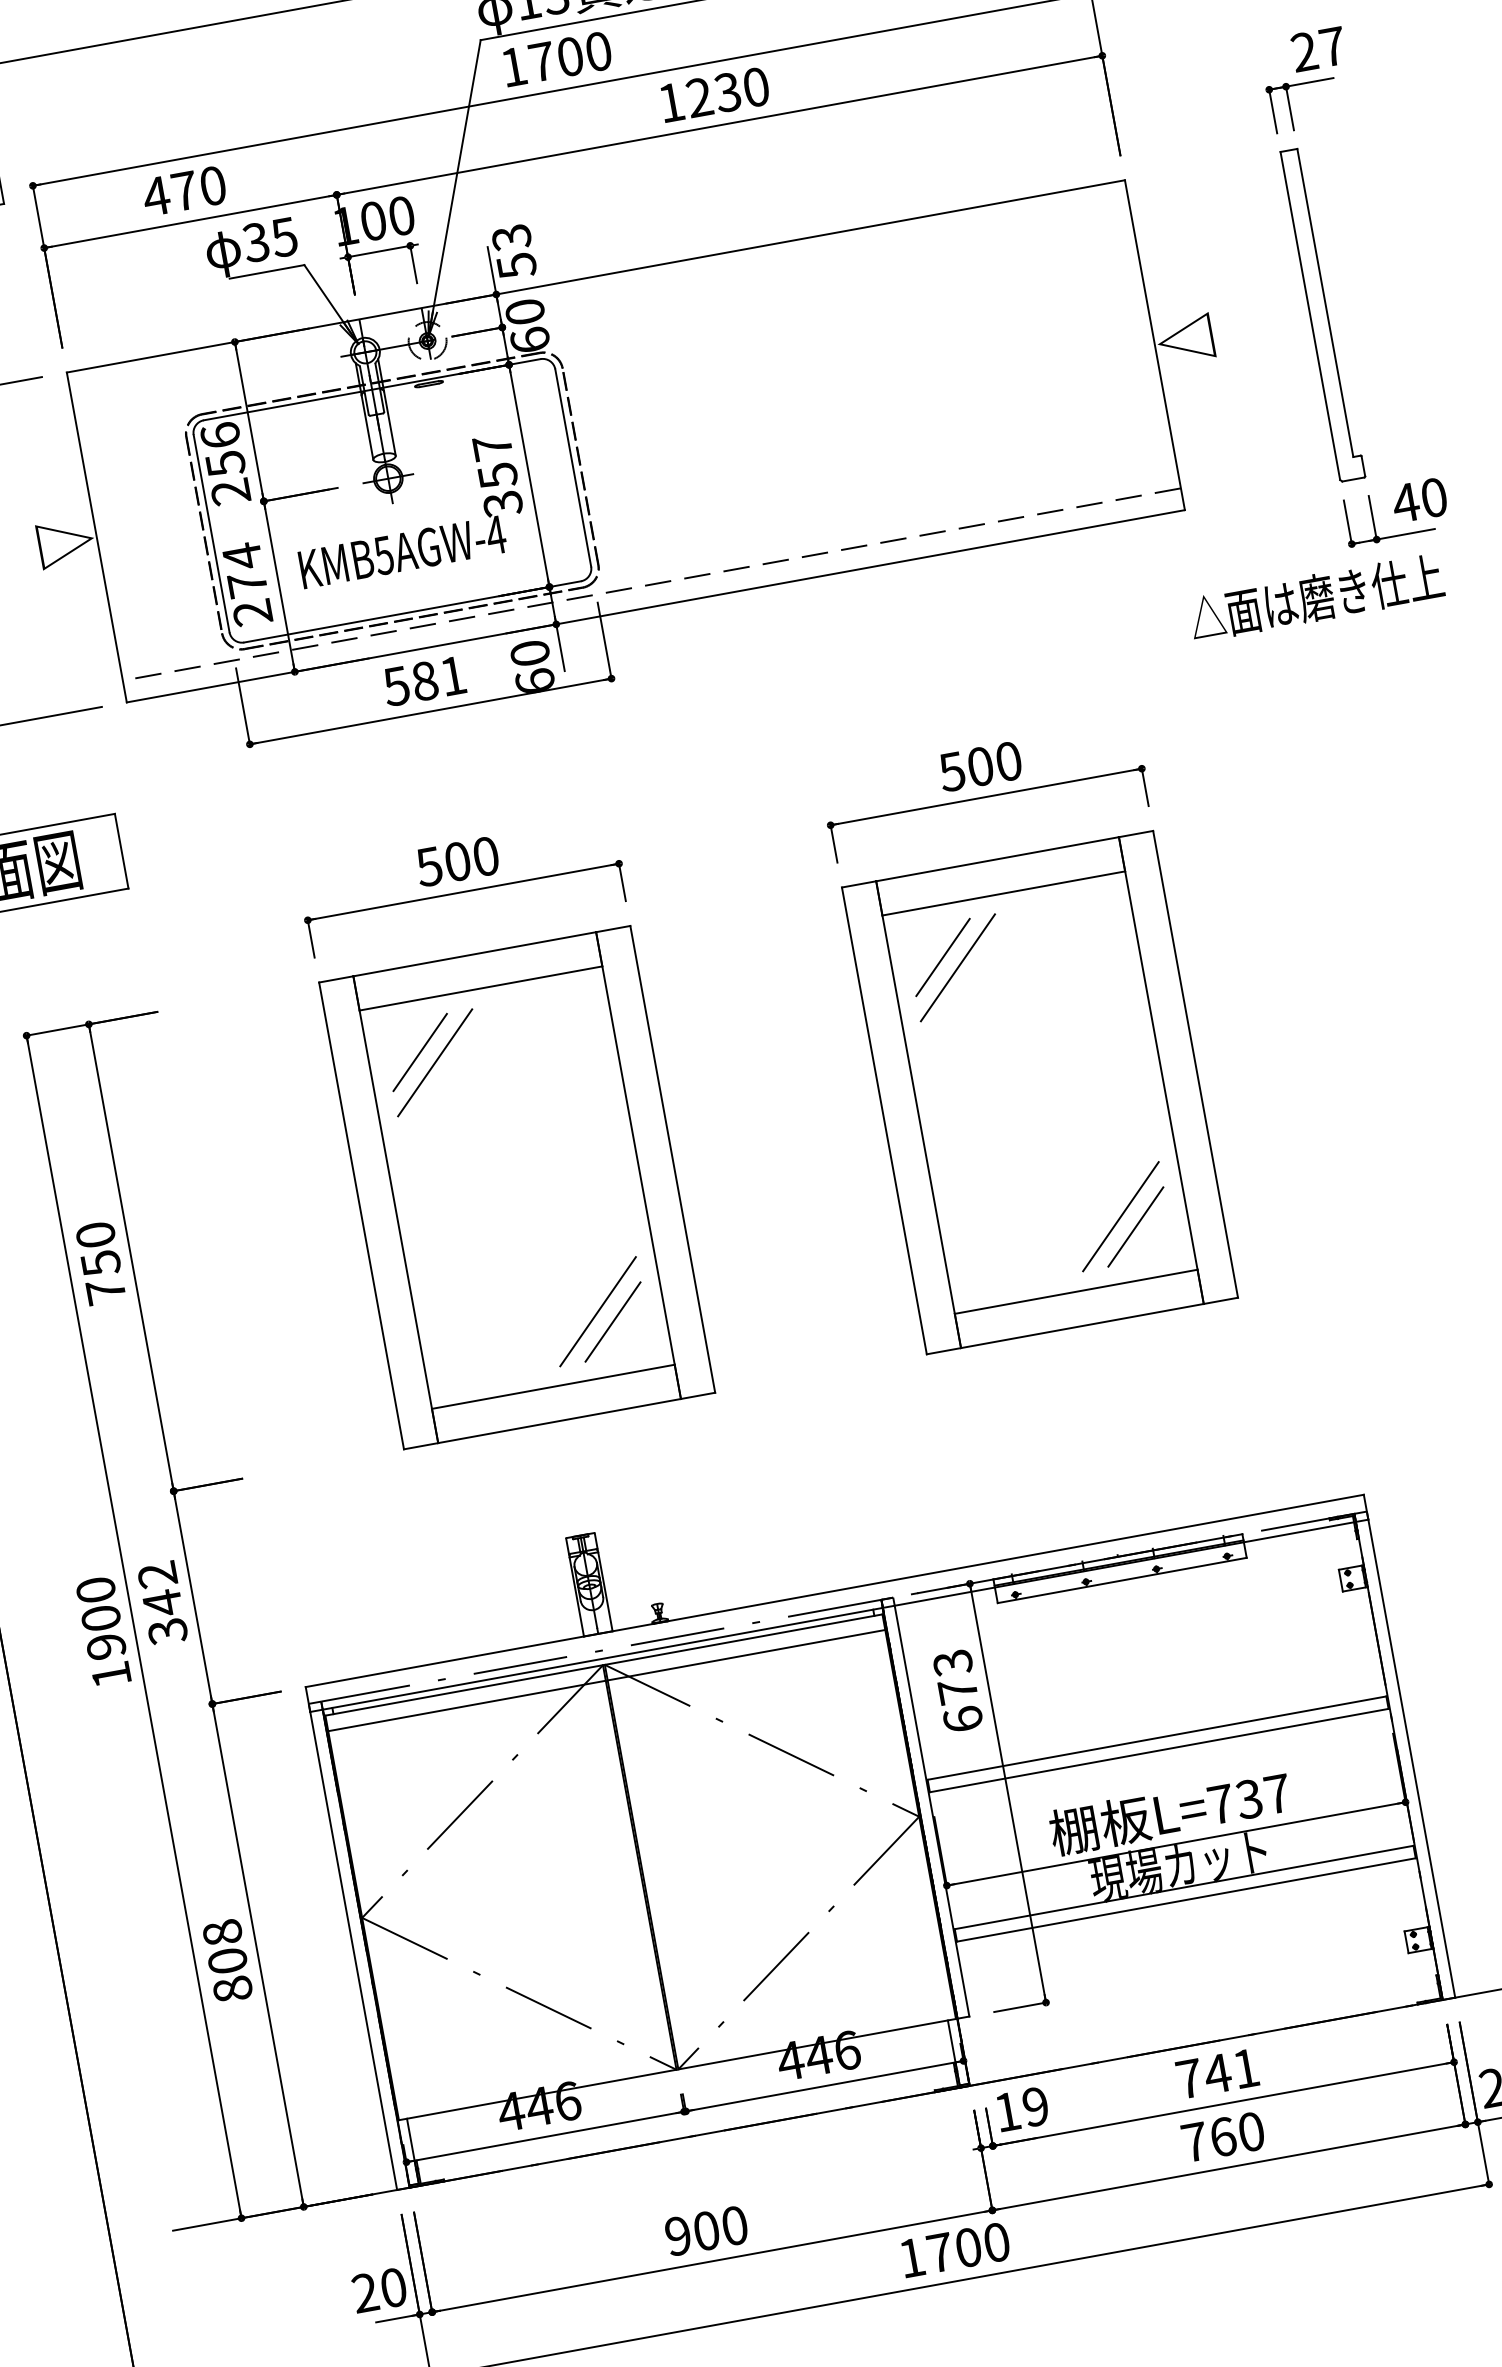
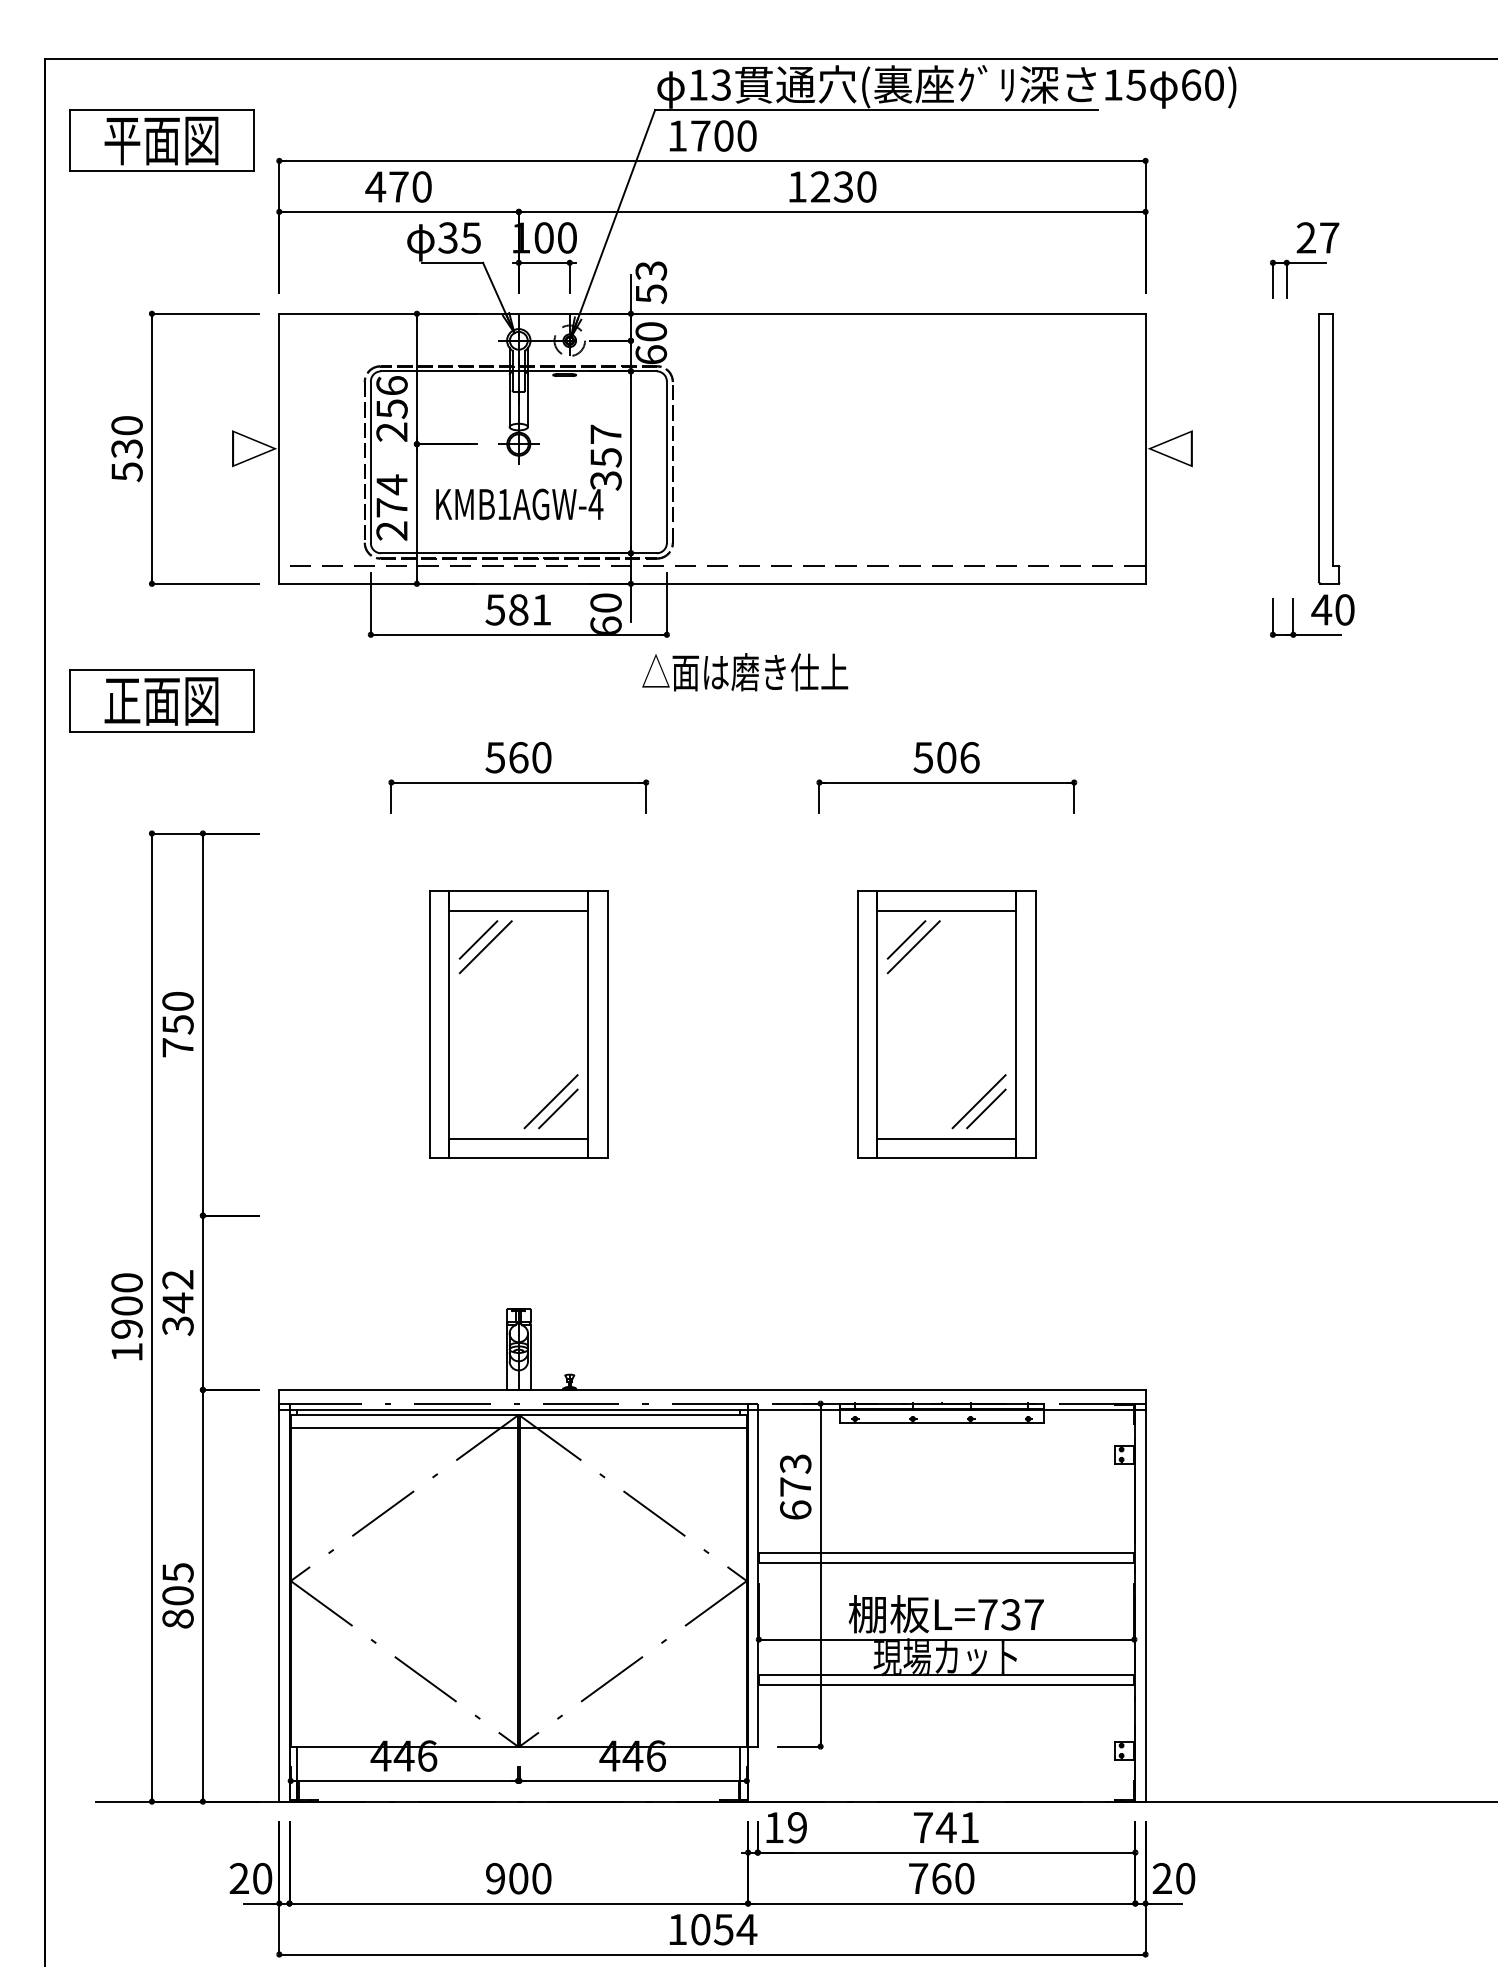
part: (1322, 314) -> (1328, 448), moved
text: (384, 555) -> (504, 504), KMB5AGW-4 -> KMB1AGW-4
part: (1316, 598) -> (745, 672), moved
text: (1008, 761) -> (969, 757), 500 -> 506
text: (457, 861) -> (518, 757), 500 -> 560
part: (1039, 1092) -> (946, 1024), size x0.7
part: (516, 1187) -> (518, 1024), size x0.7
text: (221, 1932) -> (177, 1572), 808 -> 805
text: (969, 2247) -> (724, 1929), 1700 -> 1054

